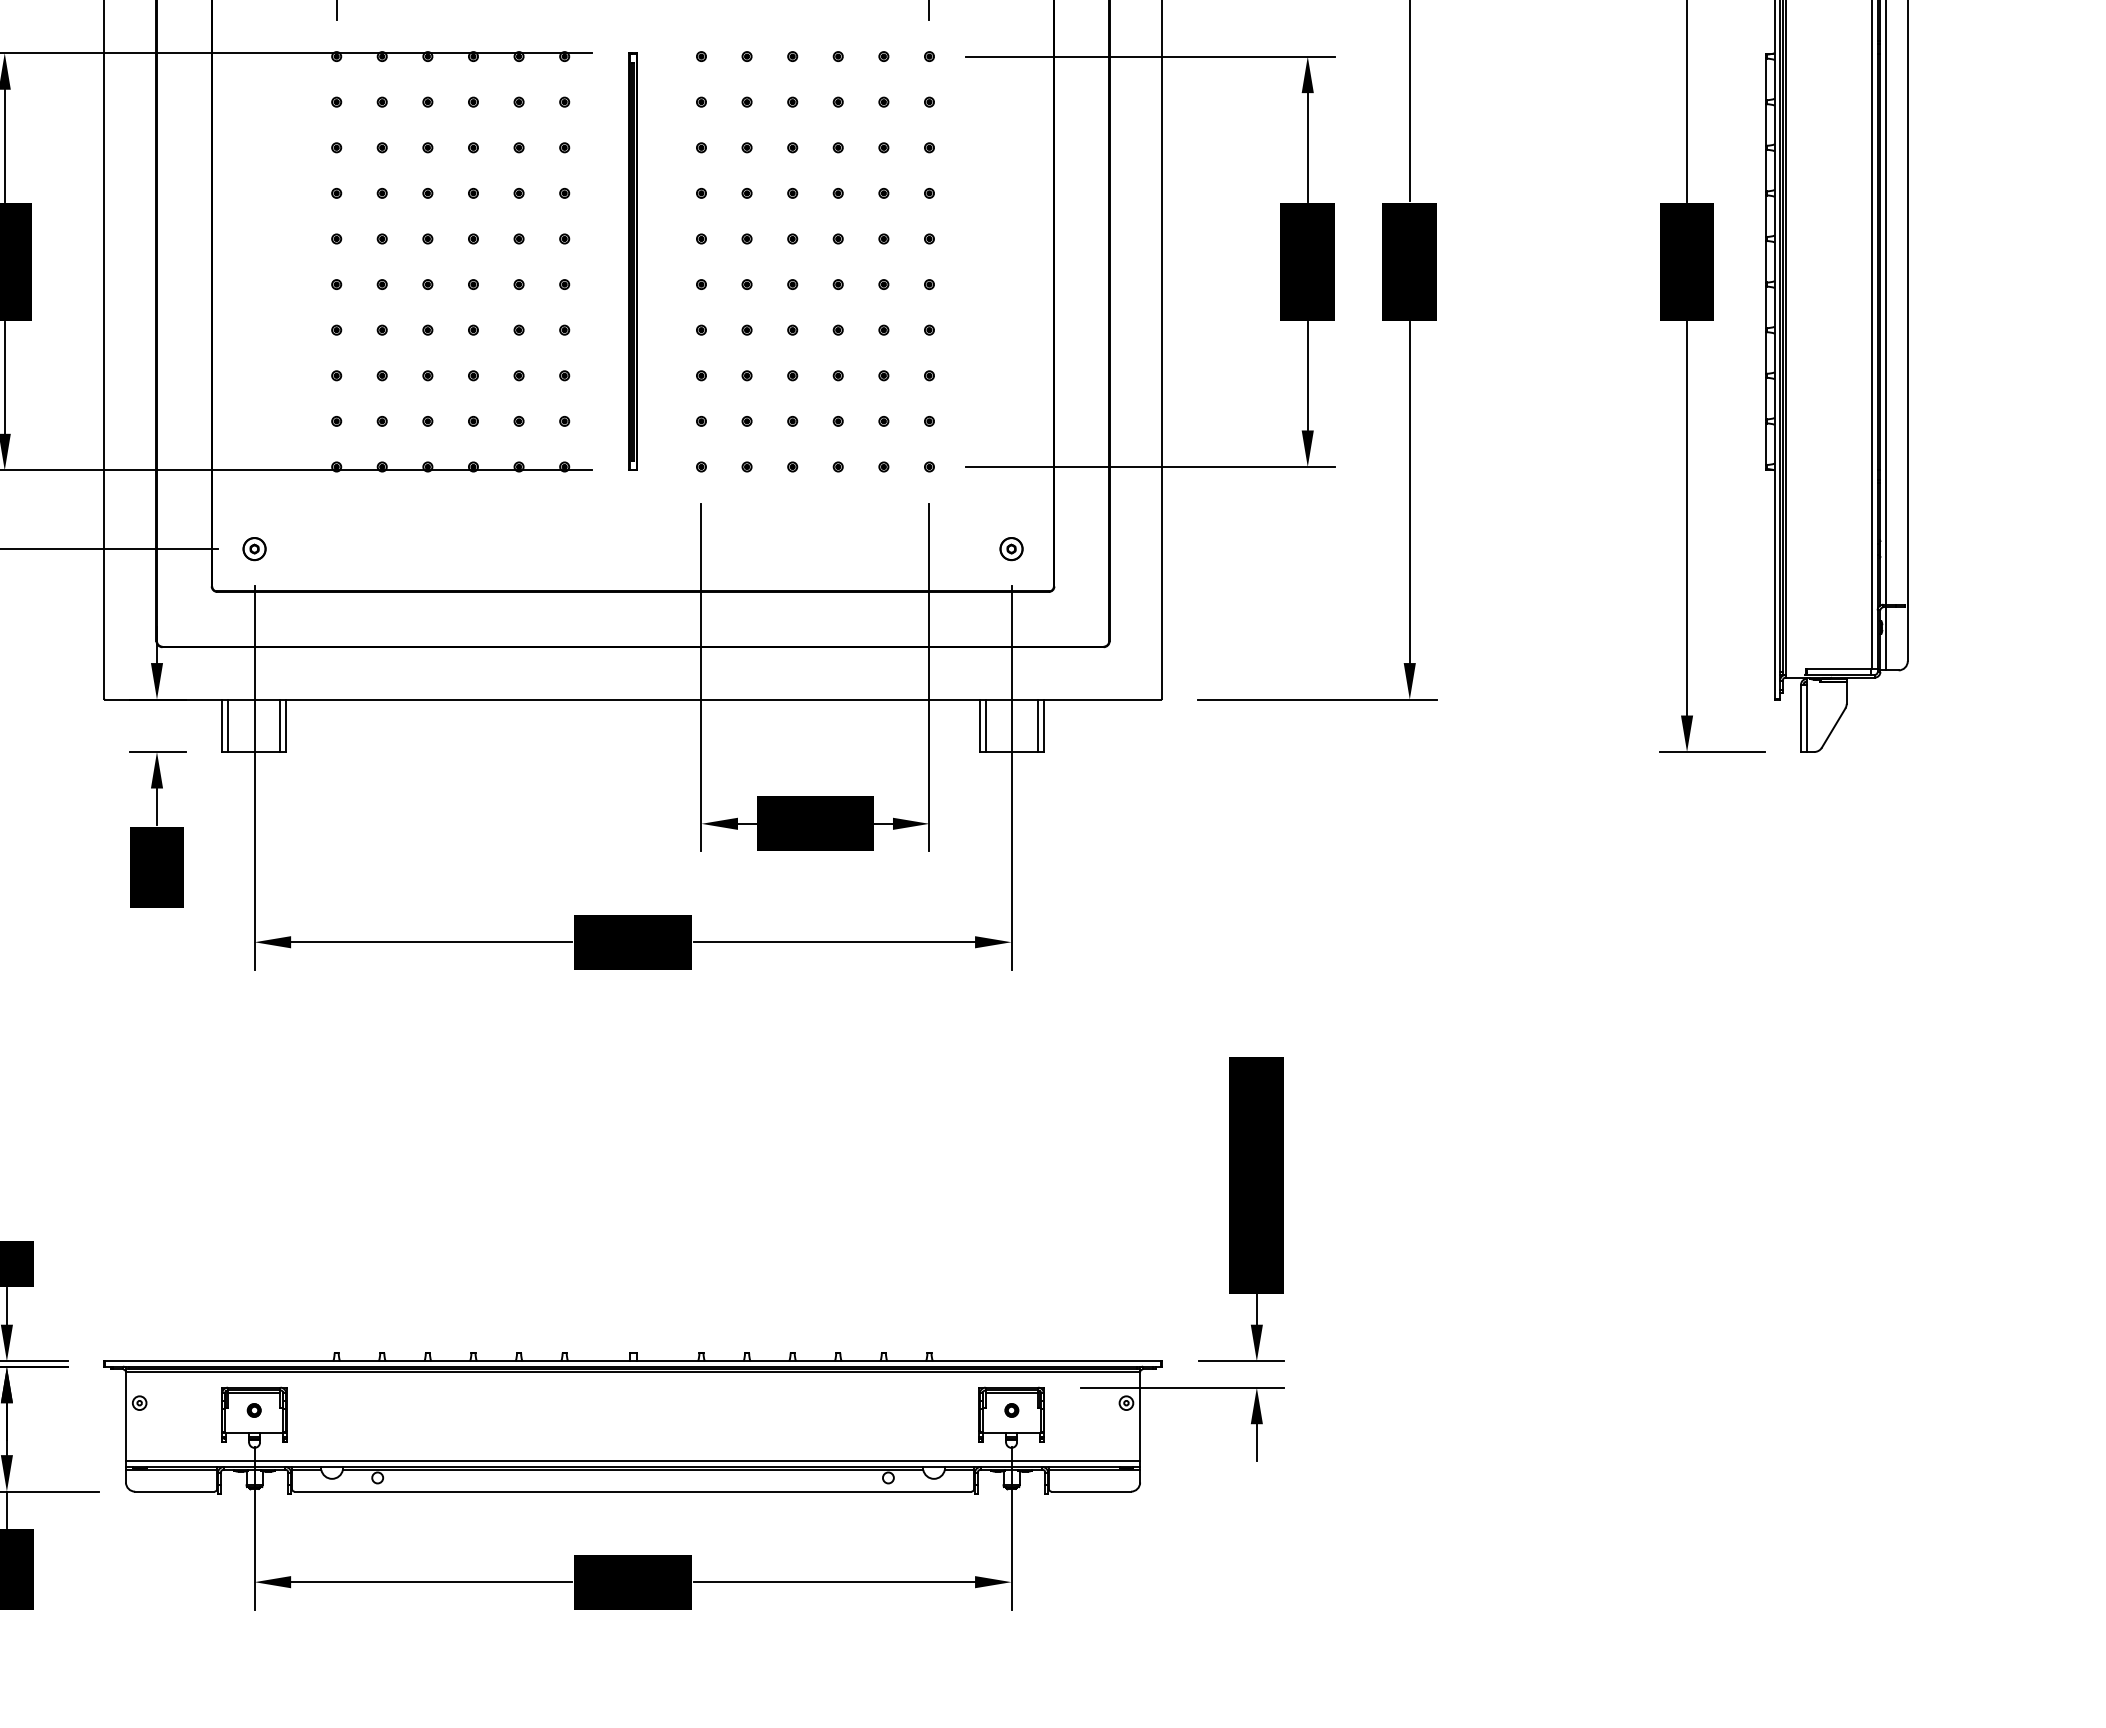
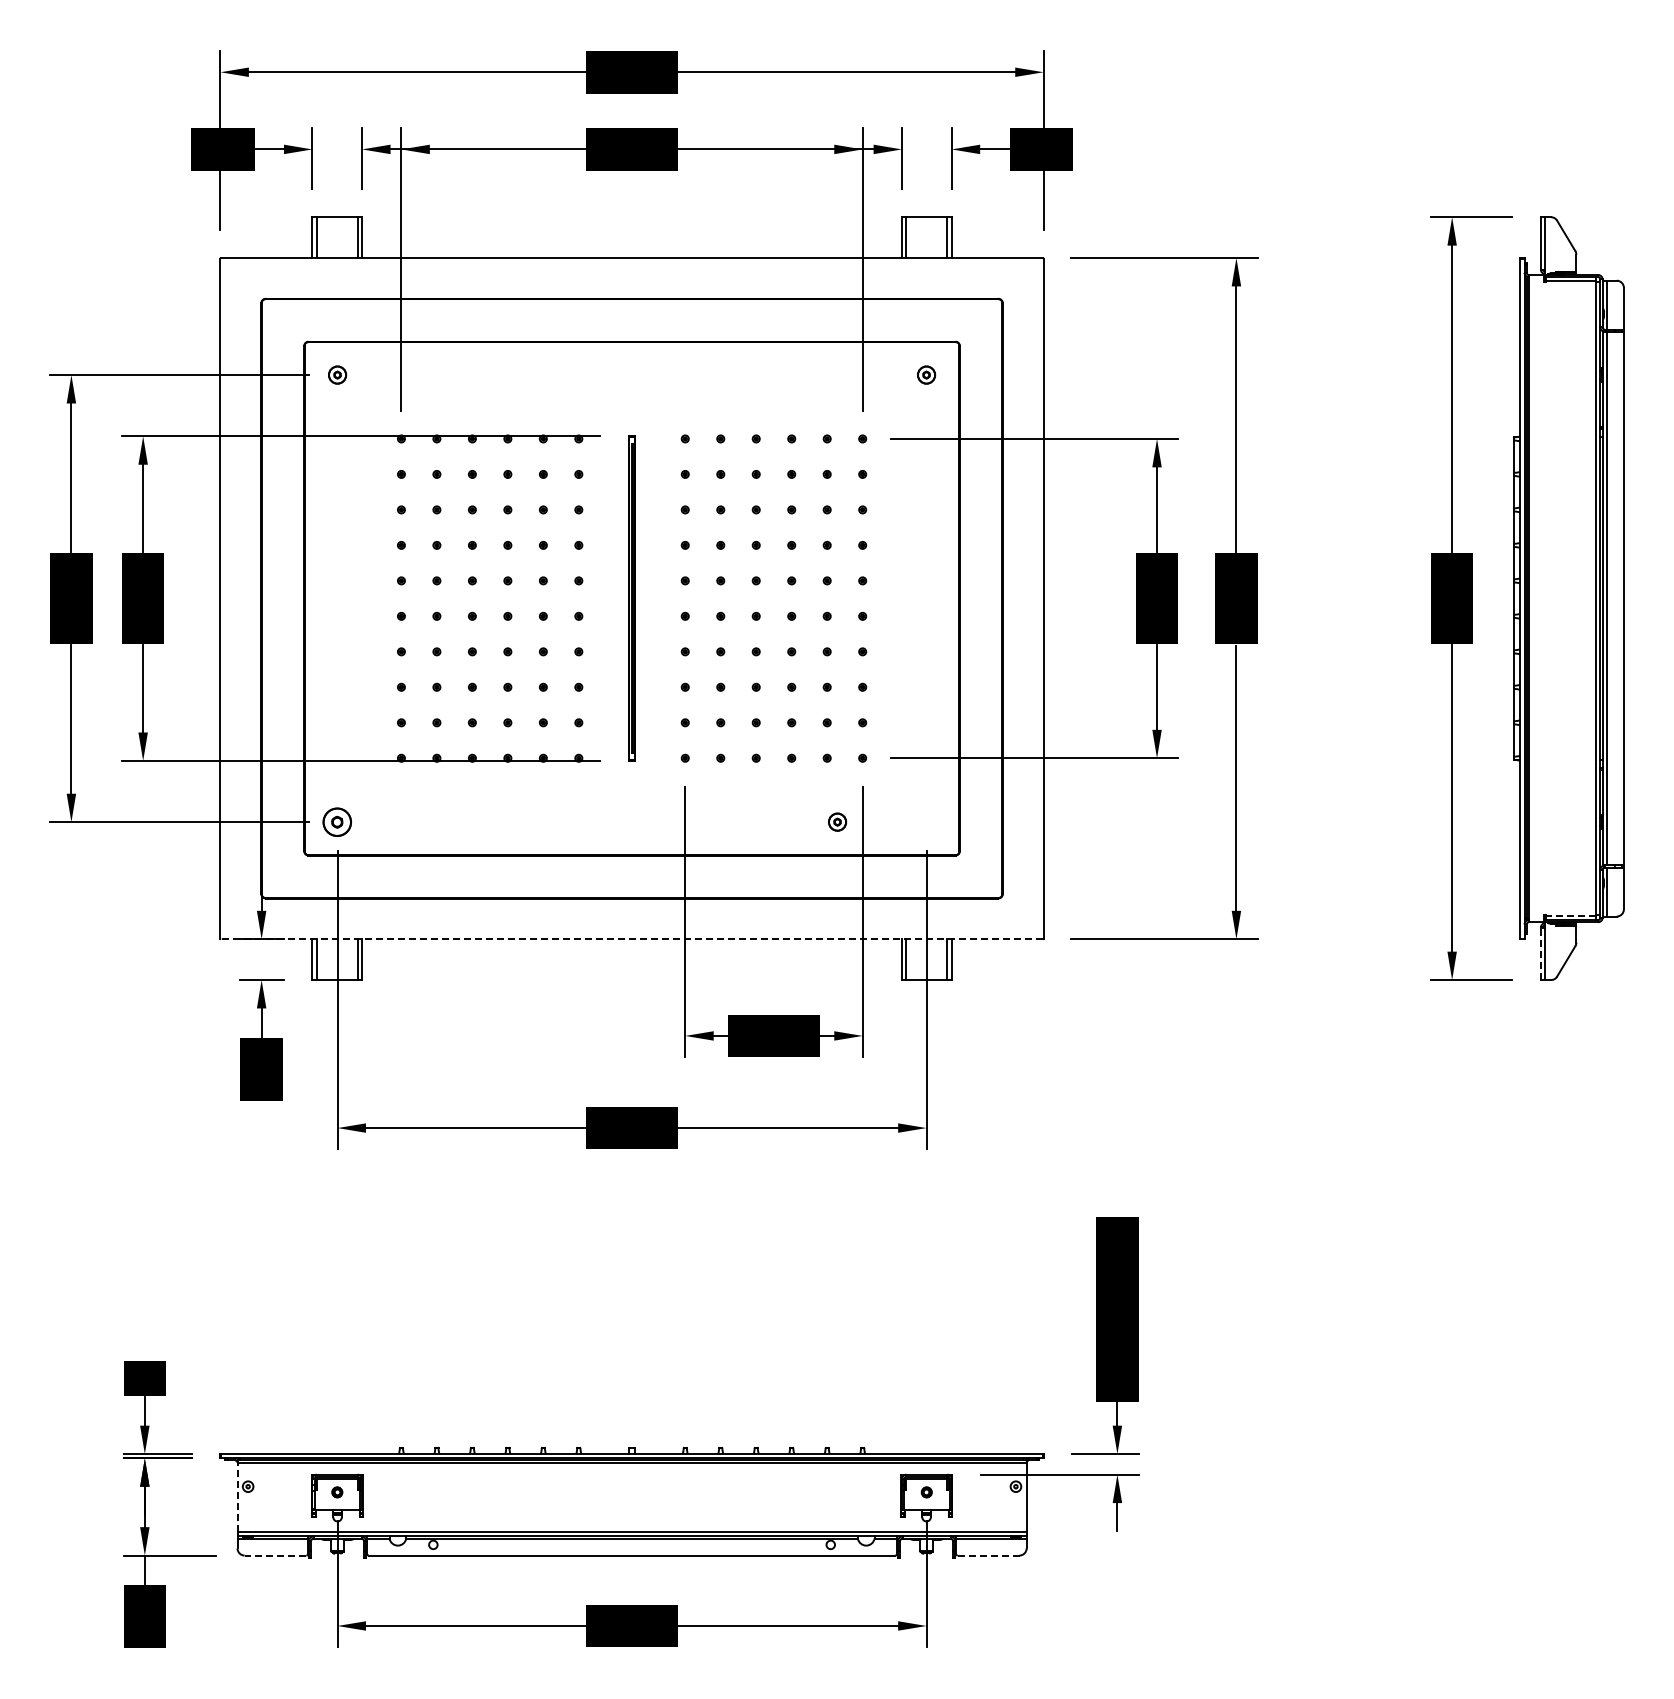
part: (254, 548) -> (337, 821), size x1.6
part: (1011, 548) -> (837, 821), moved
line: (1839, 669) -> (1570, 915), solid -> dashed
line: (633, 699) -> (632, 939), solid -> dashed
line: (1800, 717) -> (1540, 953), solid -> dashed
line: (125, 1417) -> (237, 1497), solid -> dashed
line: (174, 1491) -> (275, 1555), solid -> dashed
line: (1091, 1491) -> (988, 1555), solid -> dashed

